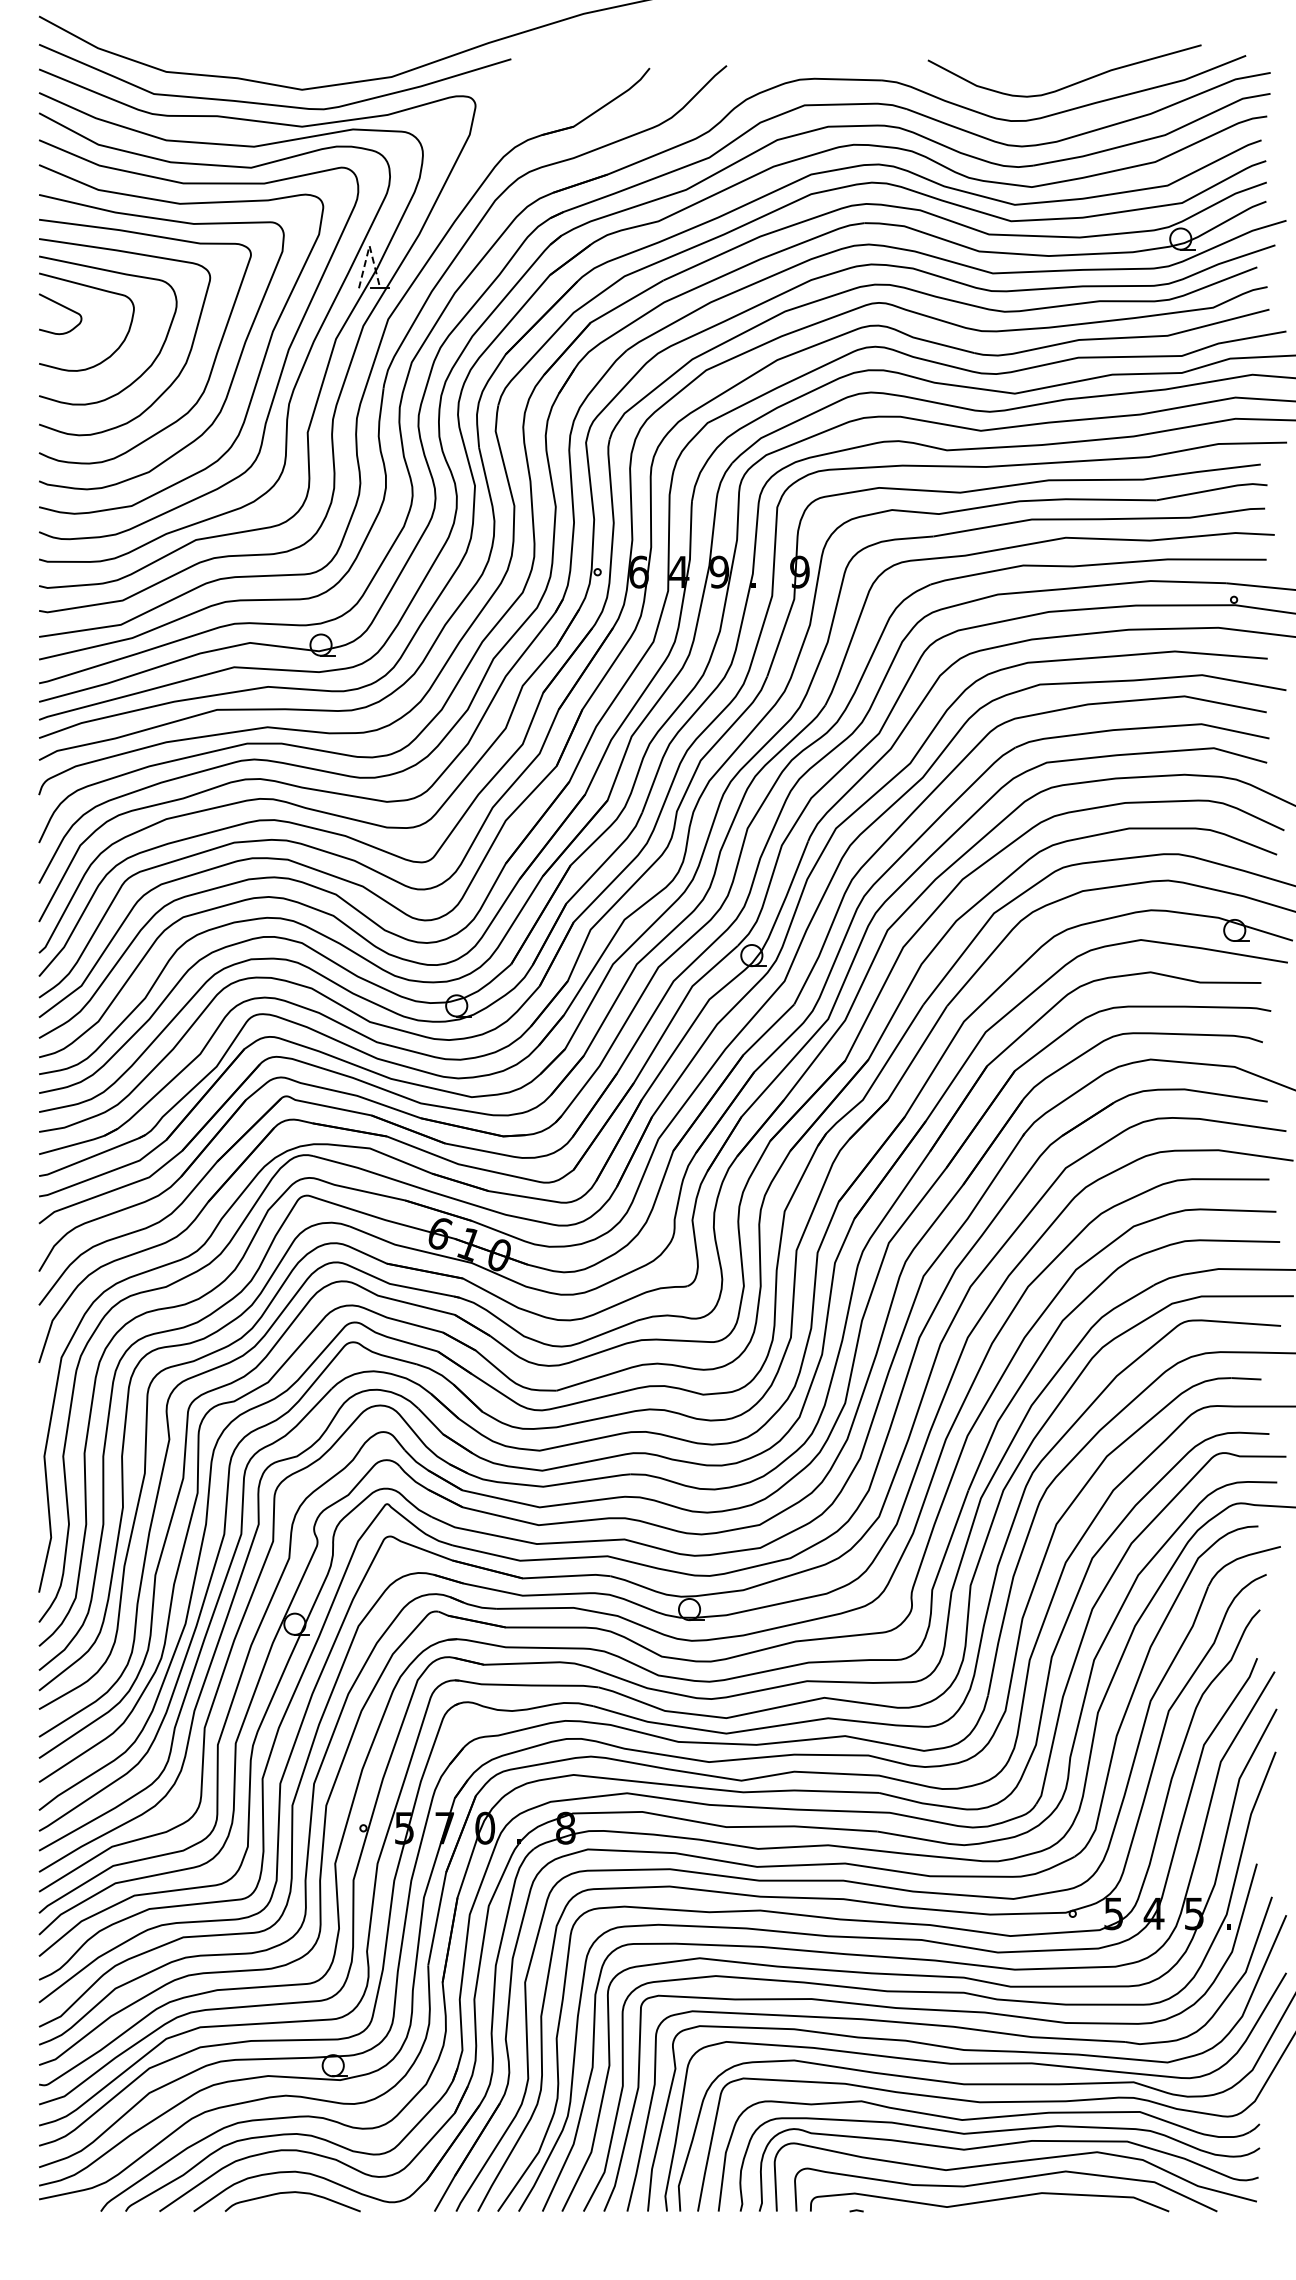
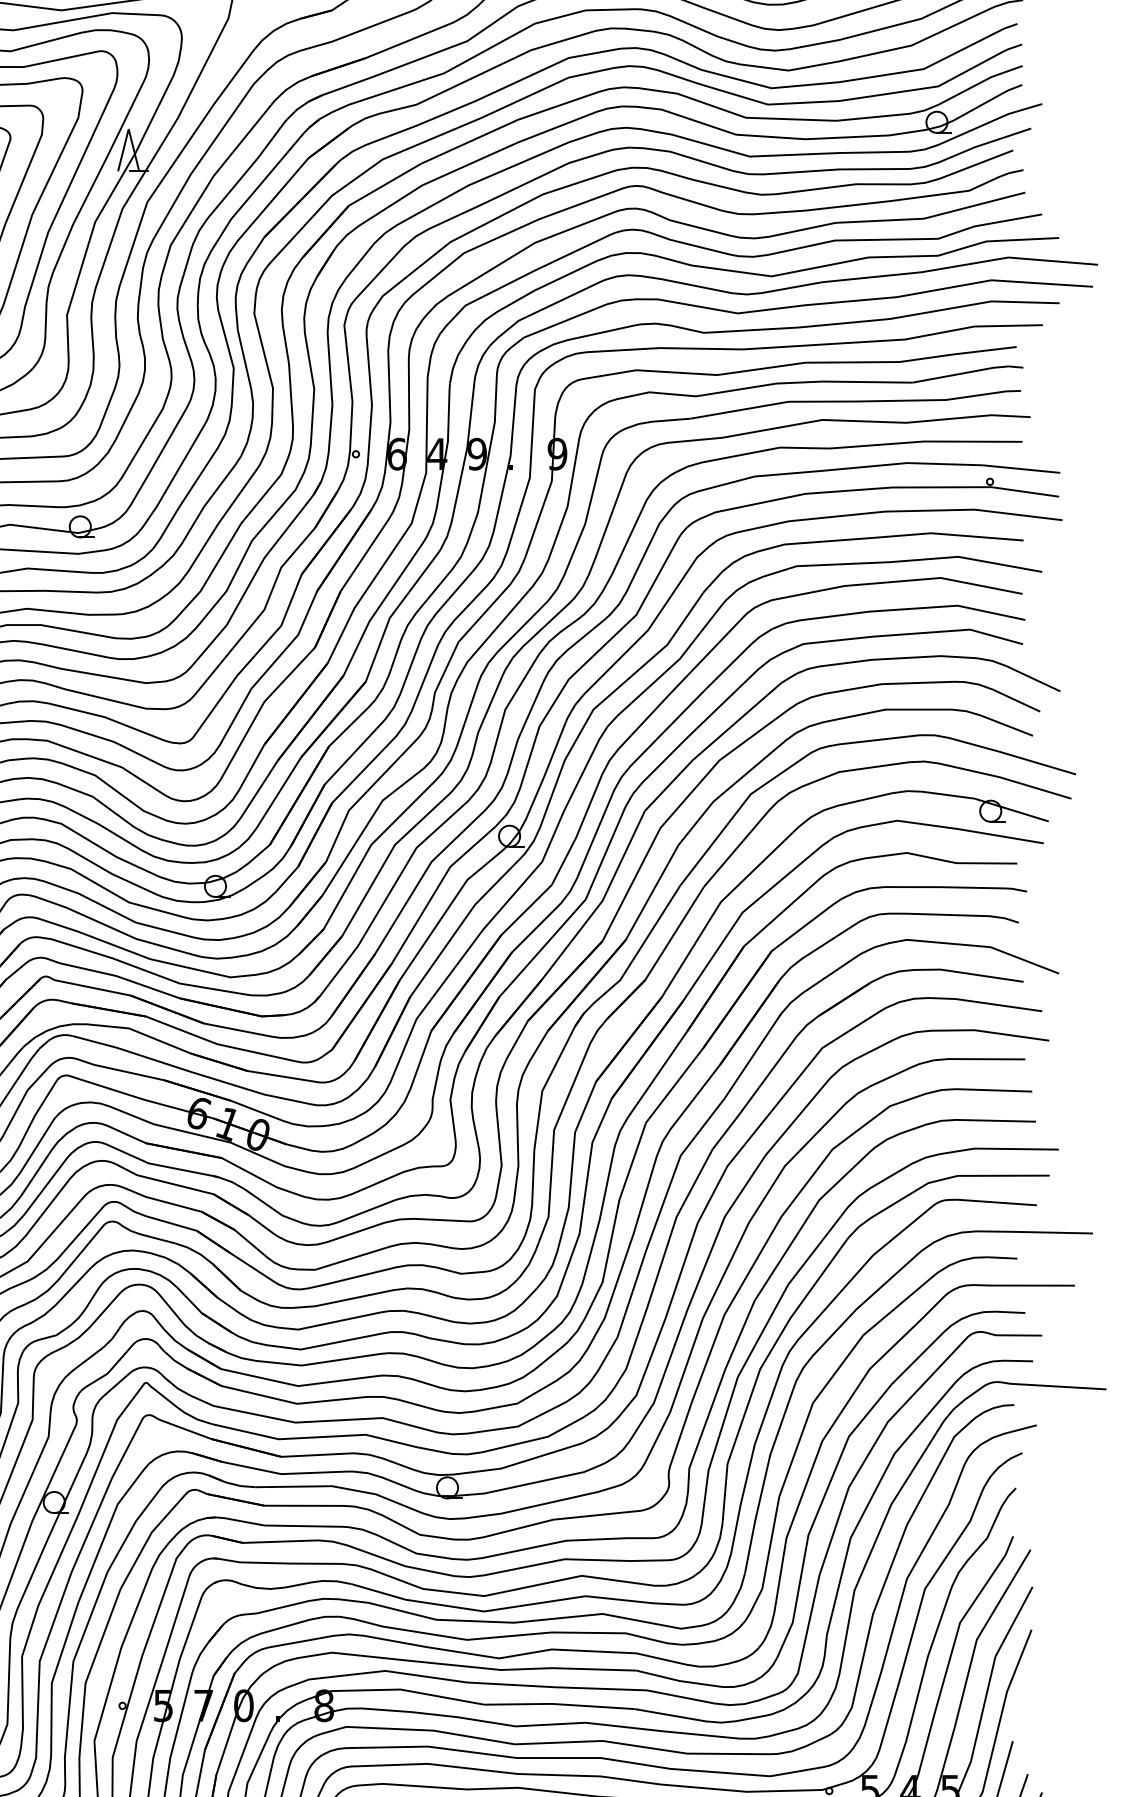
line: (369, 245) -> (128, 128), dashed -> solid

